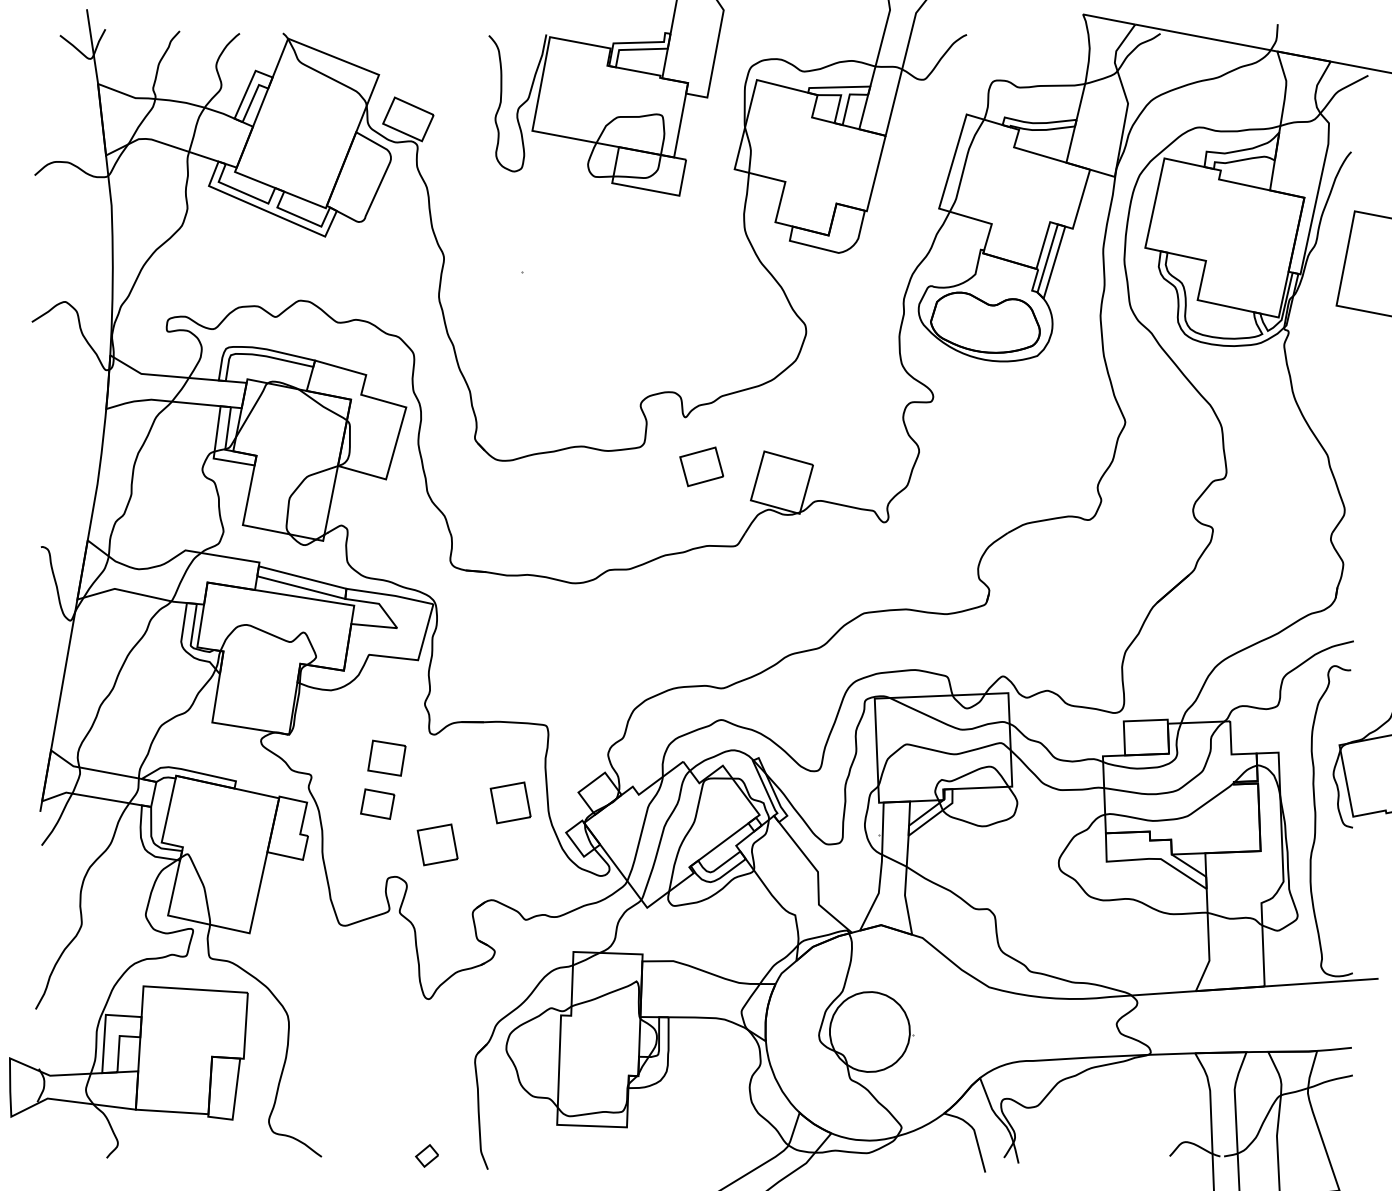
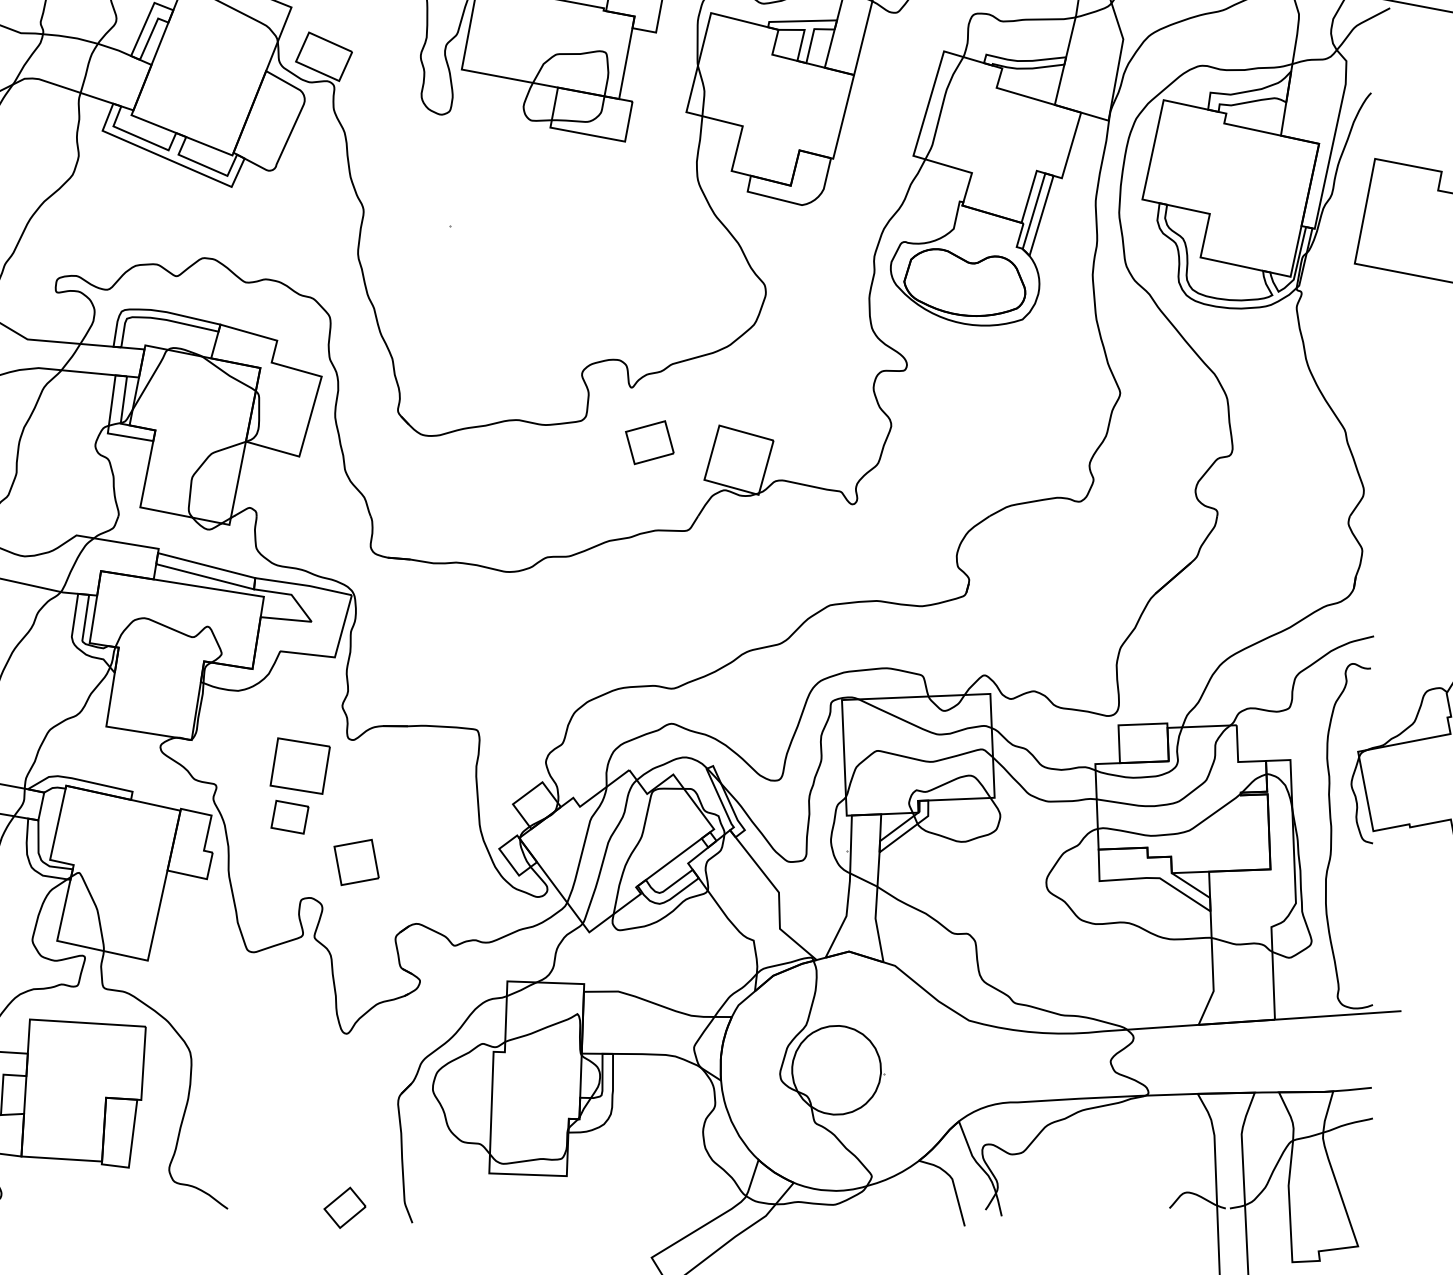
part: (386, 758) -> (299, 766), size x1.43
part: (510, 802) -> (437, 815), removed
part: (426, 1155) -> (344, 1207), size x1.67

